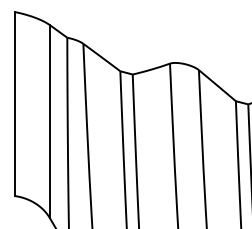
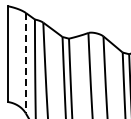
line: (49, 122) -> (25, 63), solid -> dashed

